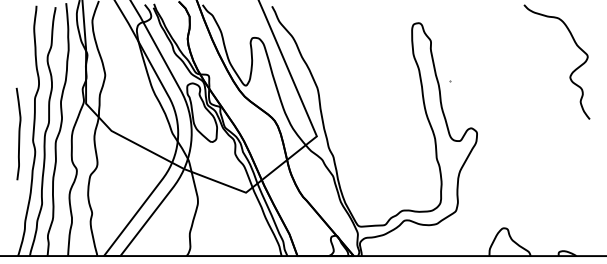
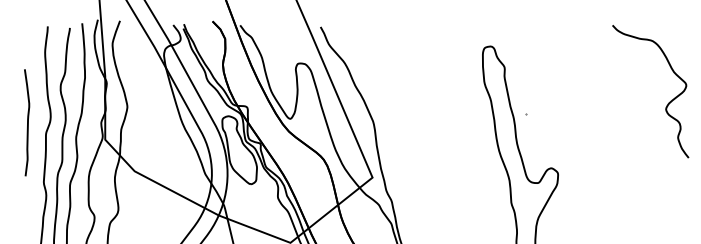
curve: (18, 133) -> (26, 122), moved

